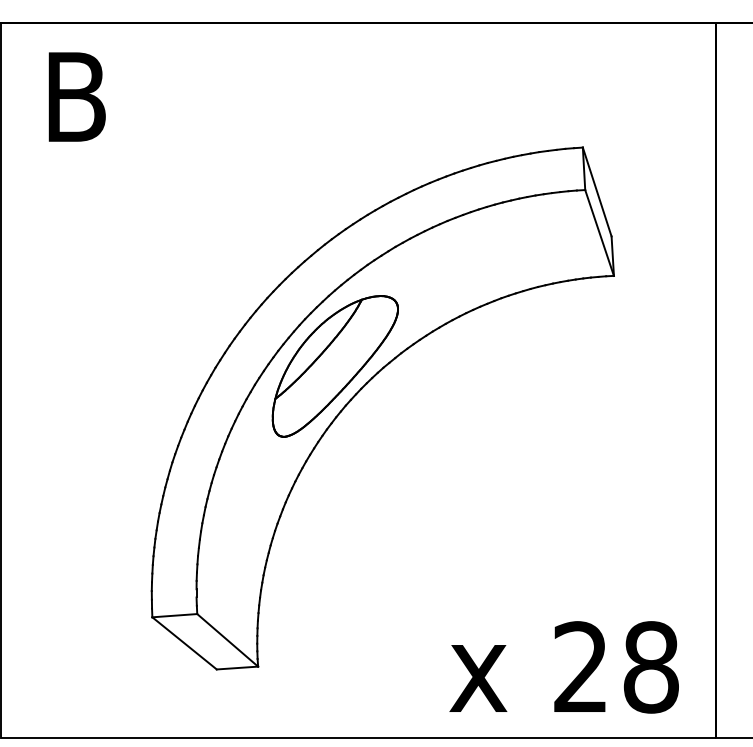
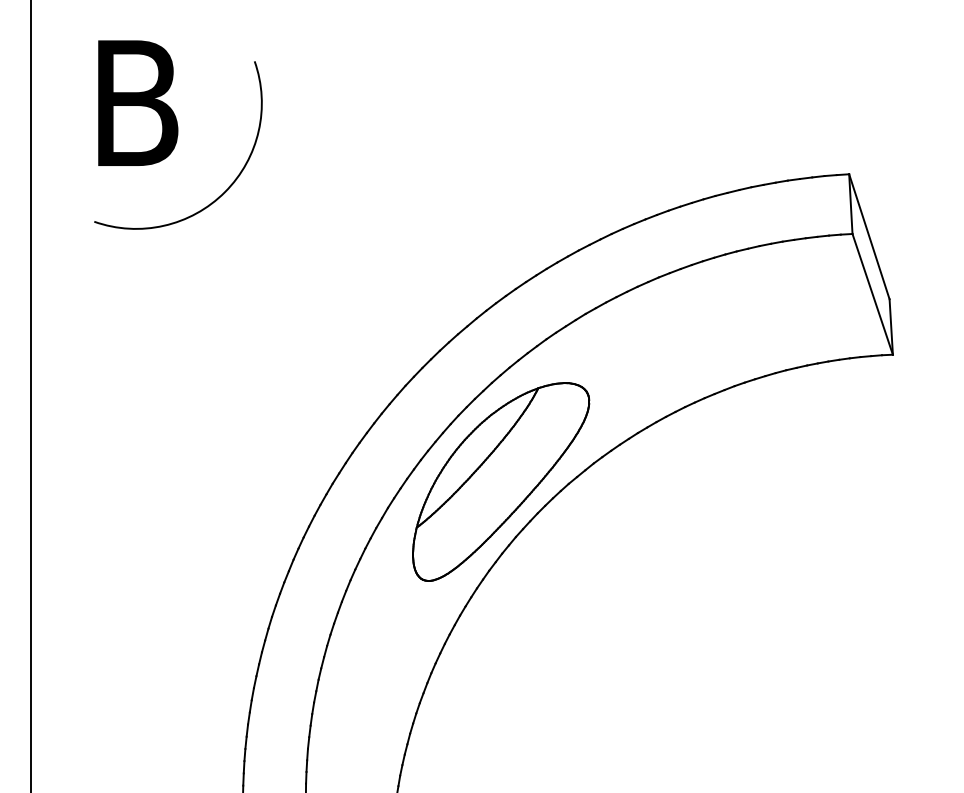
arc: (143, 153) -> (231, 182), added

